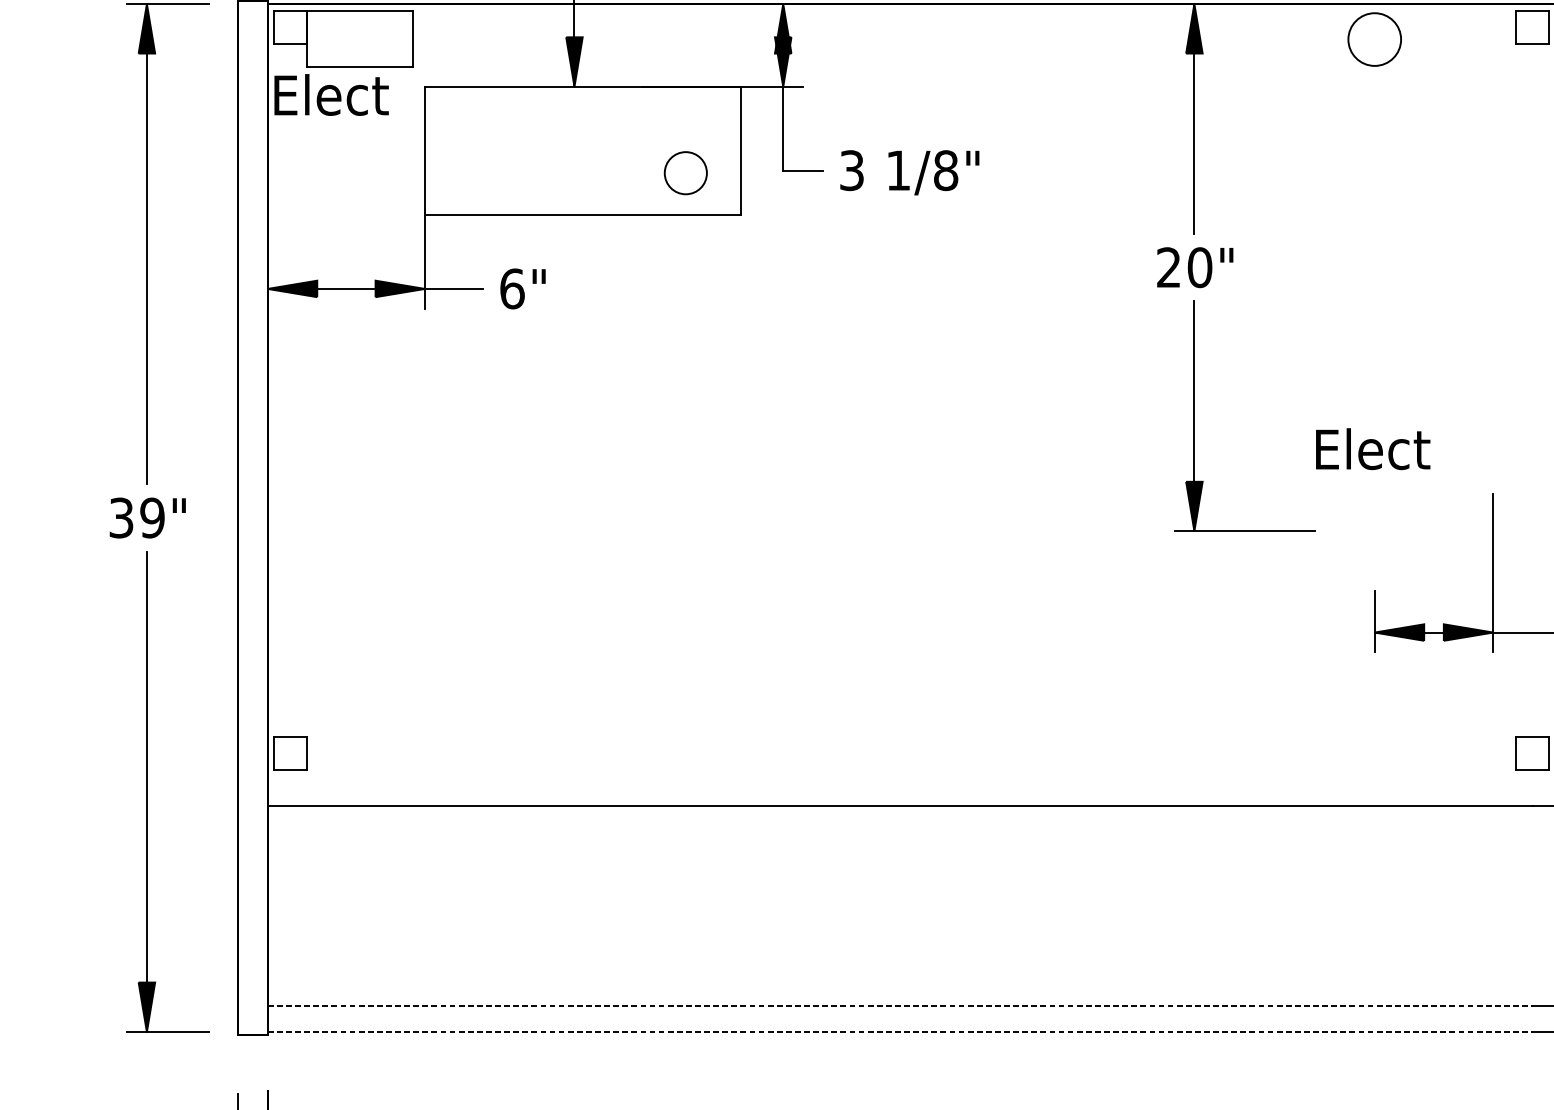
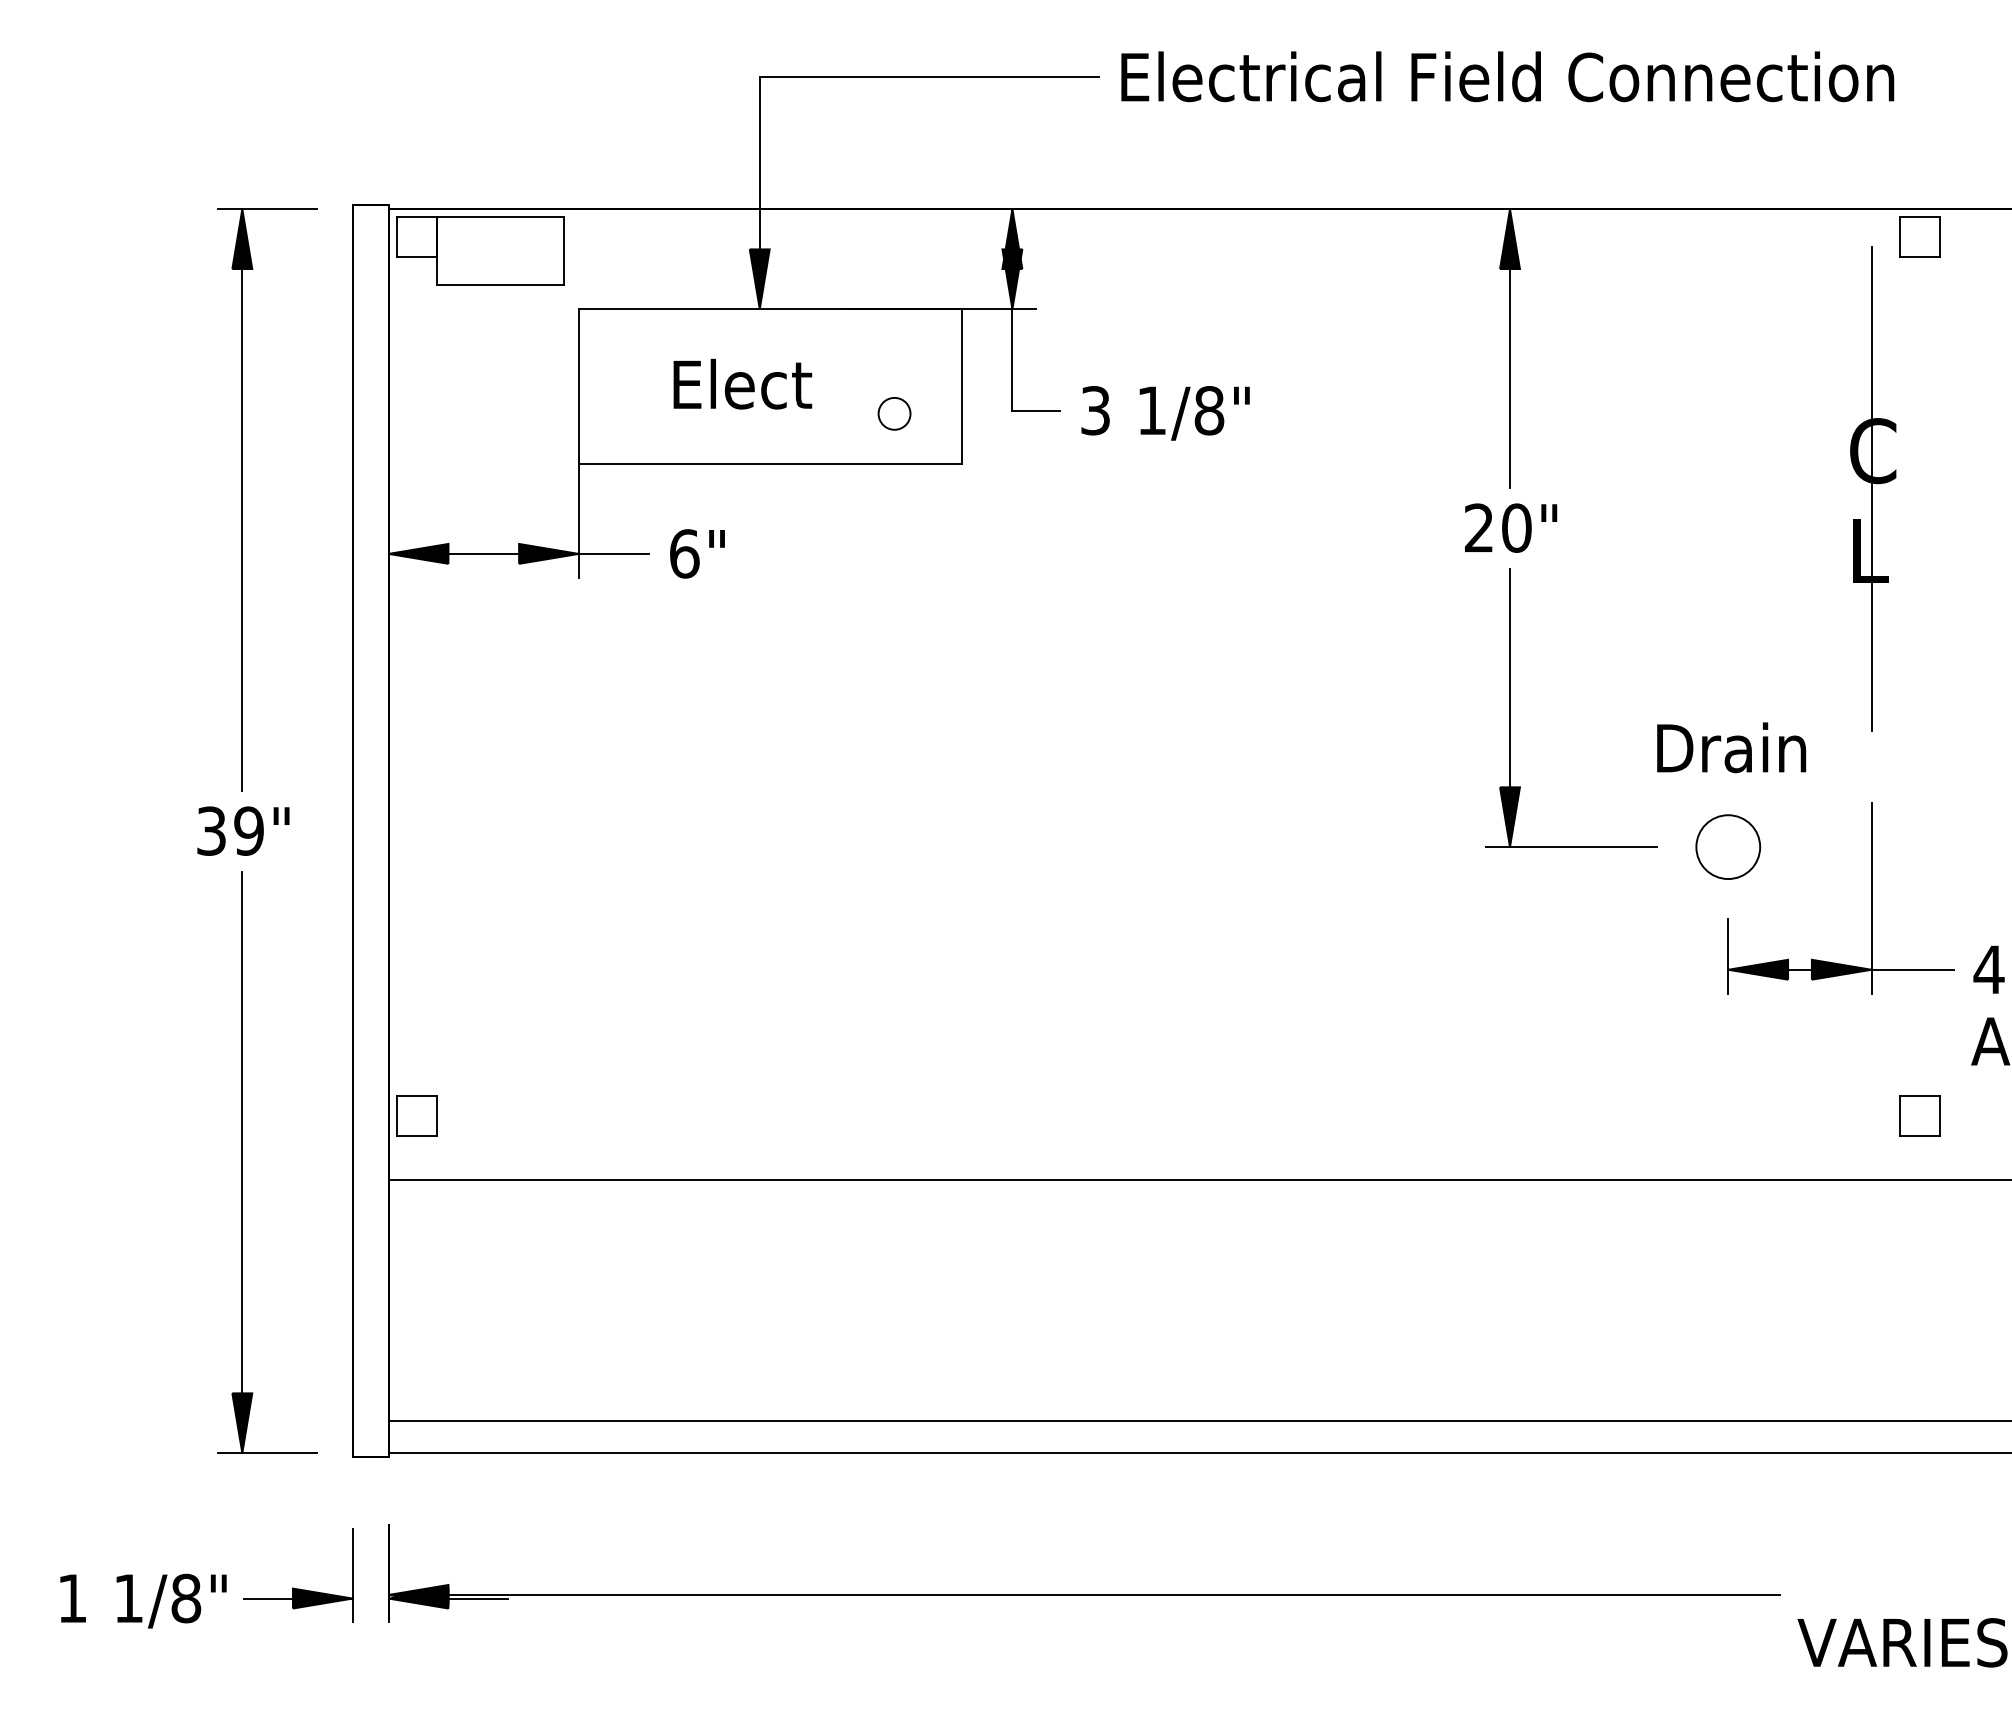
circle: (1374, 39) -> (1728, 846), moved
text: (331, 94) -> (742, 383), moved
circle: (685, 172) -> (894, 413), size x0.62
part: (1494, 234) -> (1873, 488), added
text: (1379, 448) -> (1734, 747), Elect -> Drain
line: (900, 1005) -> (1154, 1421), dashed -> solid
line: (900, 1032) -> (1154, 1453), dashed -> solid

